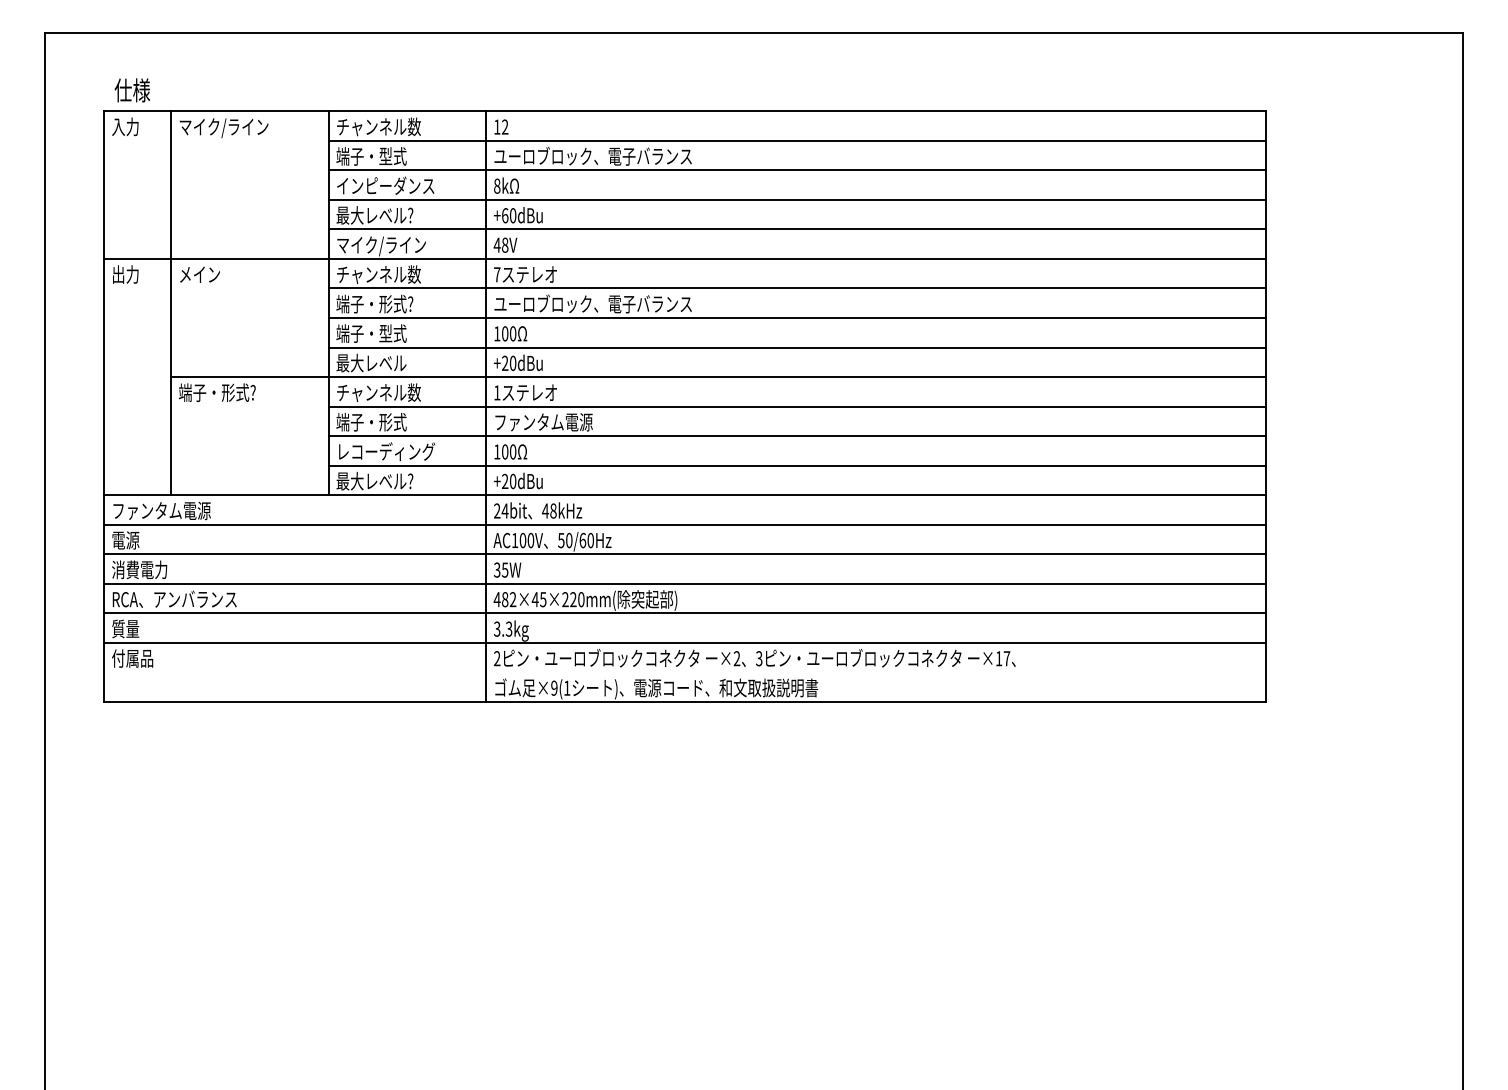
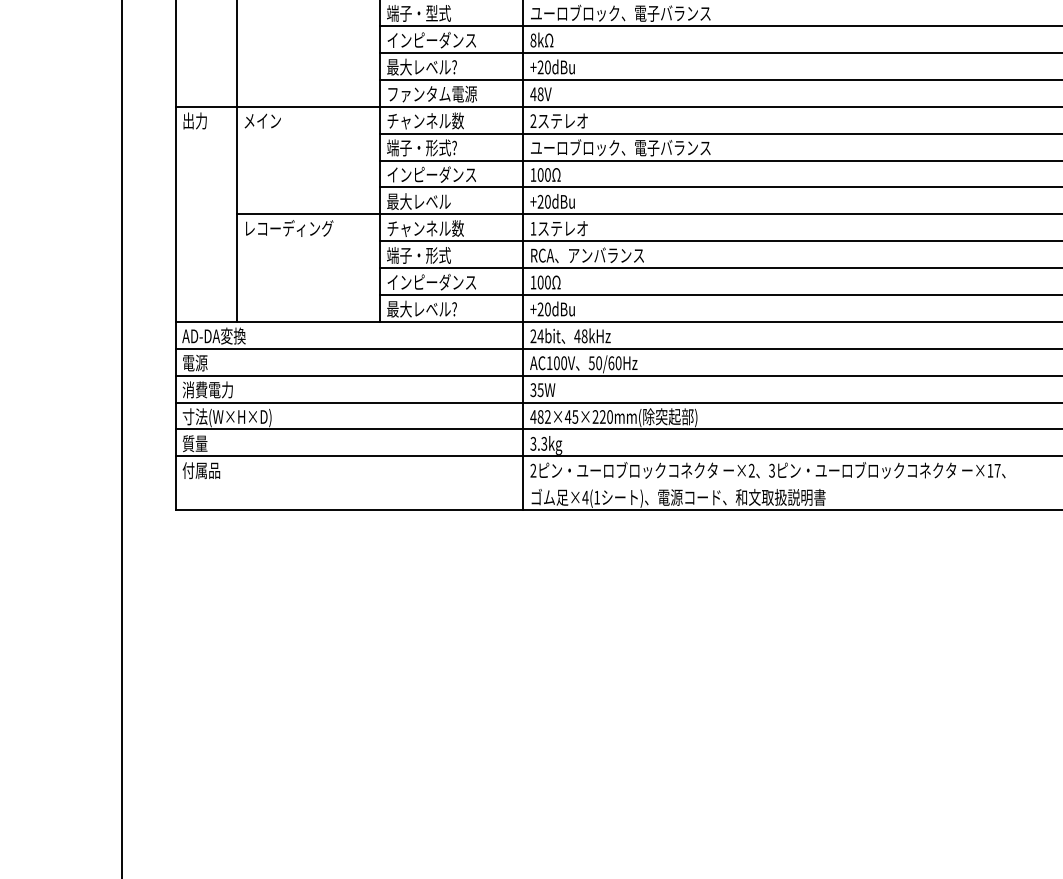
text: (505, 215) -> (540, 67), +60dBu -> +20dBu
text: (386, 246) -> (432, 95), マイク/ライン -> ファンタム電源
text: (497, 274) -> (533, 120), 7 -> 2
text: (385, 333) -> (431, 174), 端子・型式 -> インピーダンス
text: (227, 392) -> (287, 228), 端子・形式^I -> レコーディング
text: (556, 422) -> (587, 255), ファンタム電源 -> RCA、アンバランス
text: (385, 451) -> (431, 282), レコーディング -> インピーダンス
text: (160, 510) -> (226, 335), ファンタム電源 -> AD-DA変換
text: (174, 600) -> (239, 417), RCA、アンバランス -> 寸法(W×H×D)
text: (553, 687) -> (584, 497), ×9(1 -> ×4(1

